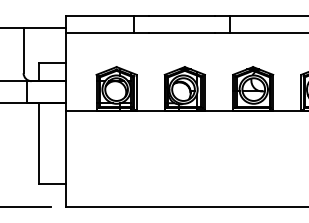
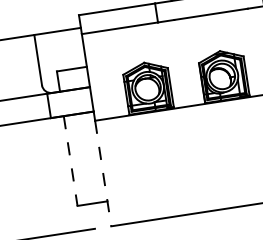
line: (38, 144) -> (70, 161), solid -> dashed
line: (65, 159) -> (103, 174), solid -> dashed

